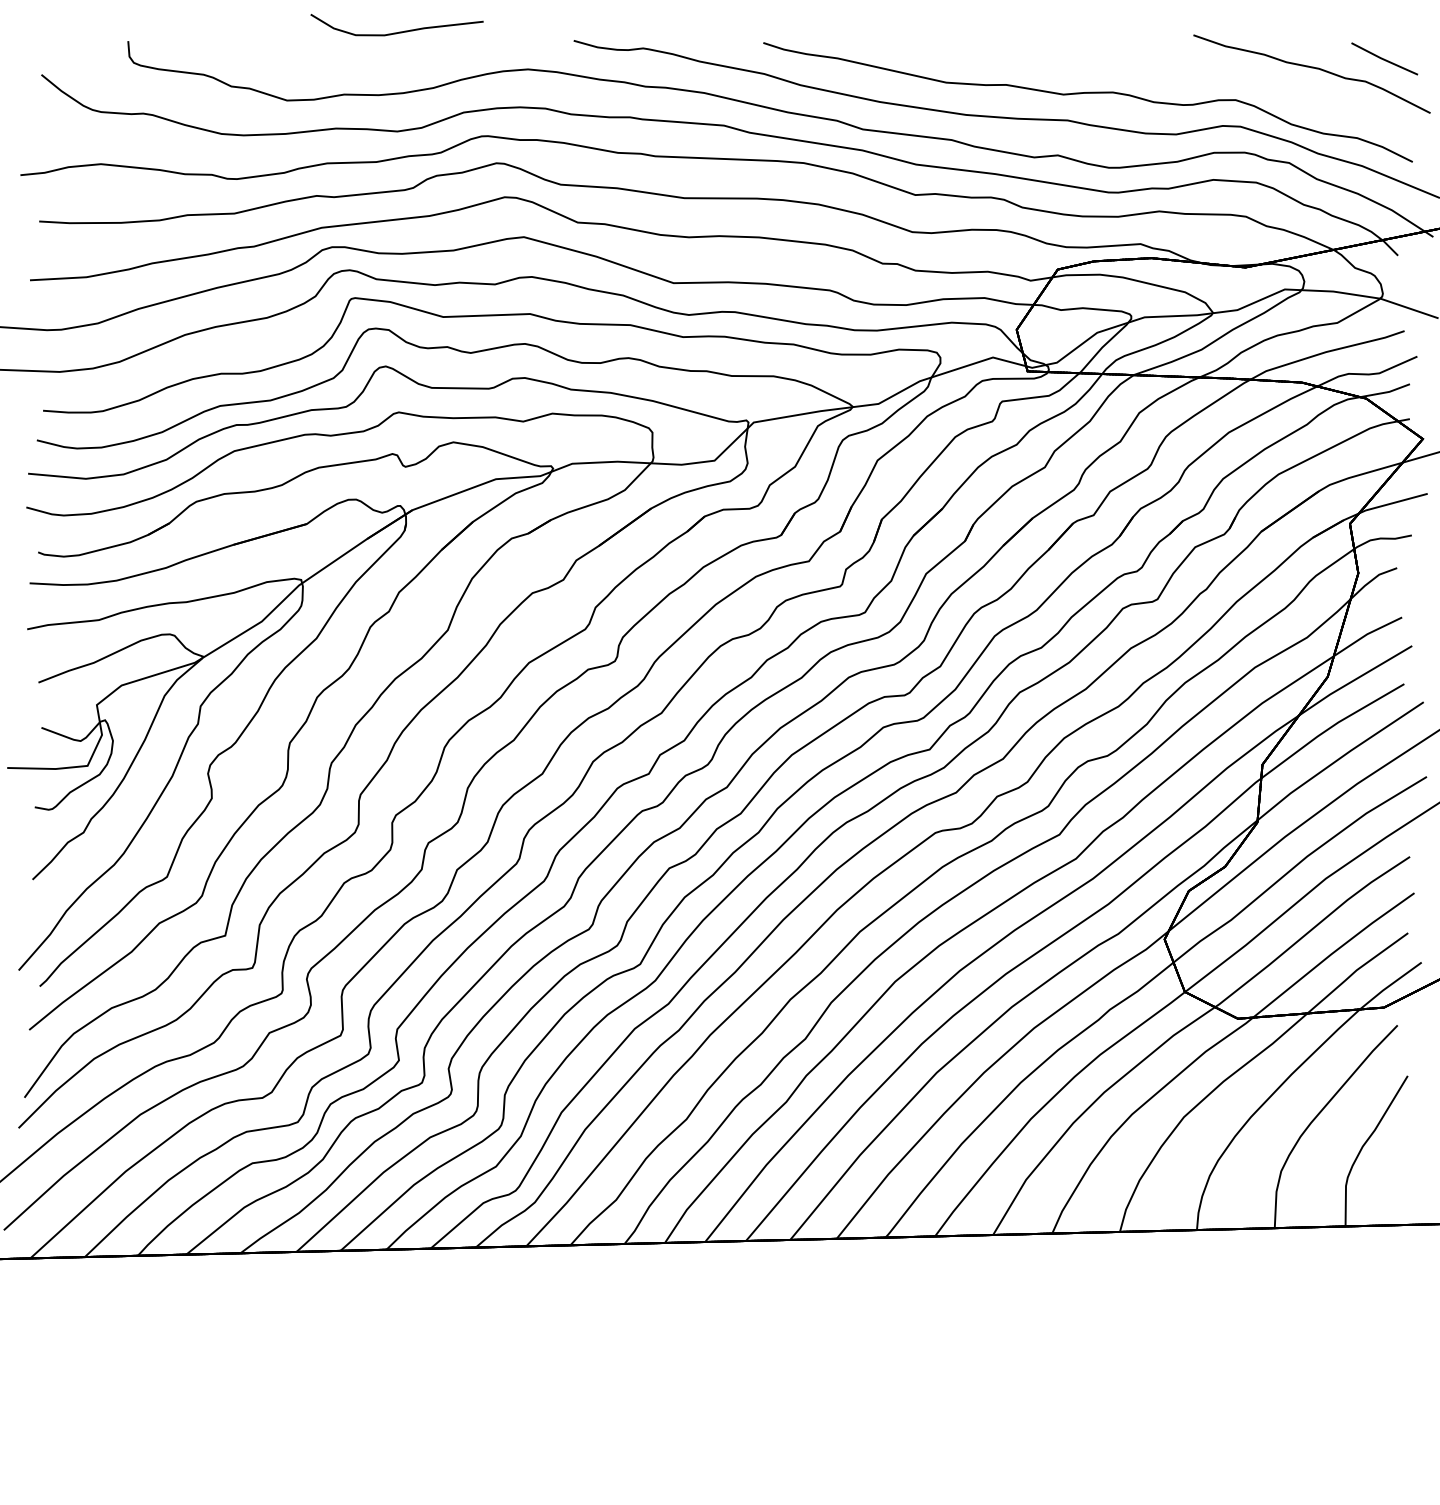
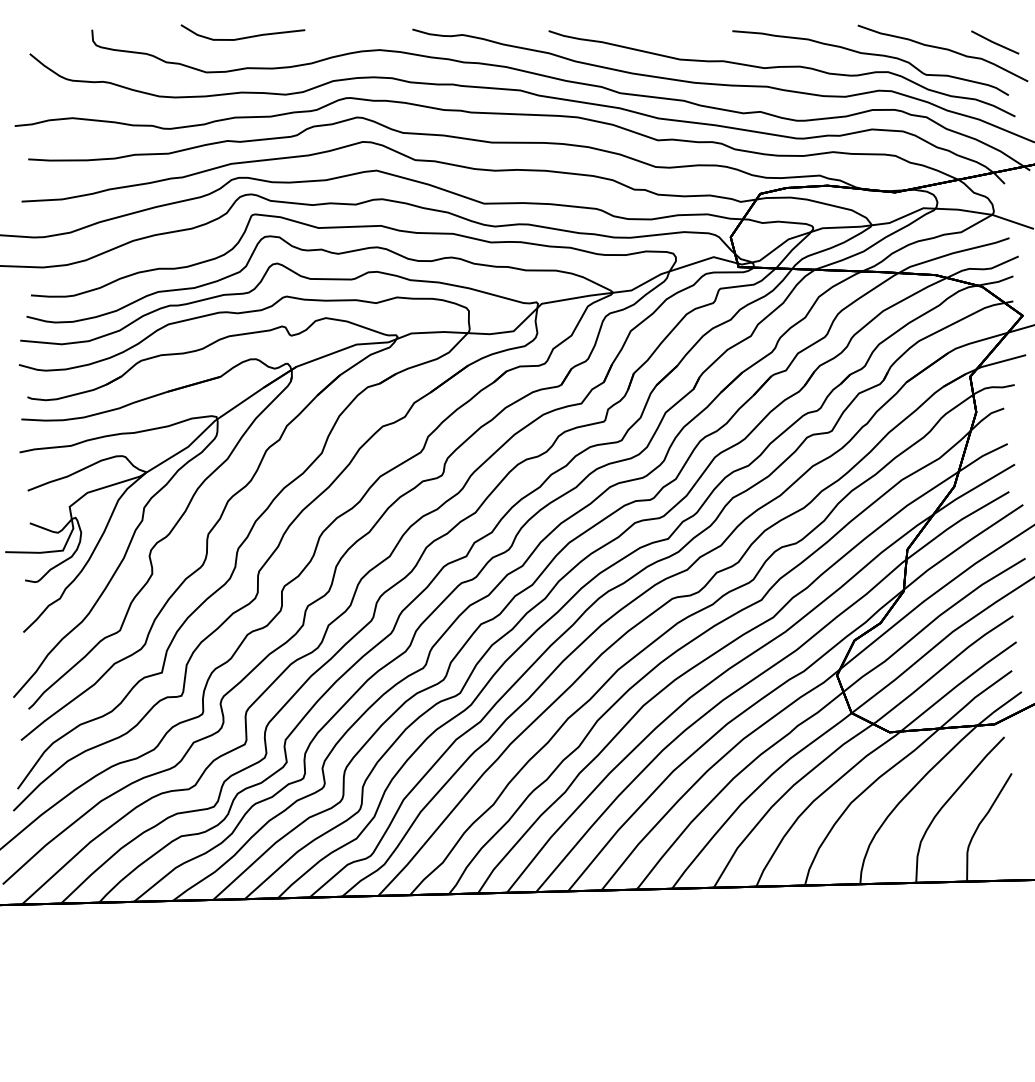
curve: (399, 31) -> (244, 37), moved
curve: (1211, 76) -> (870, 55), added

